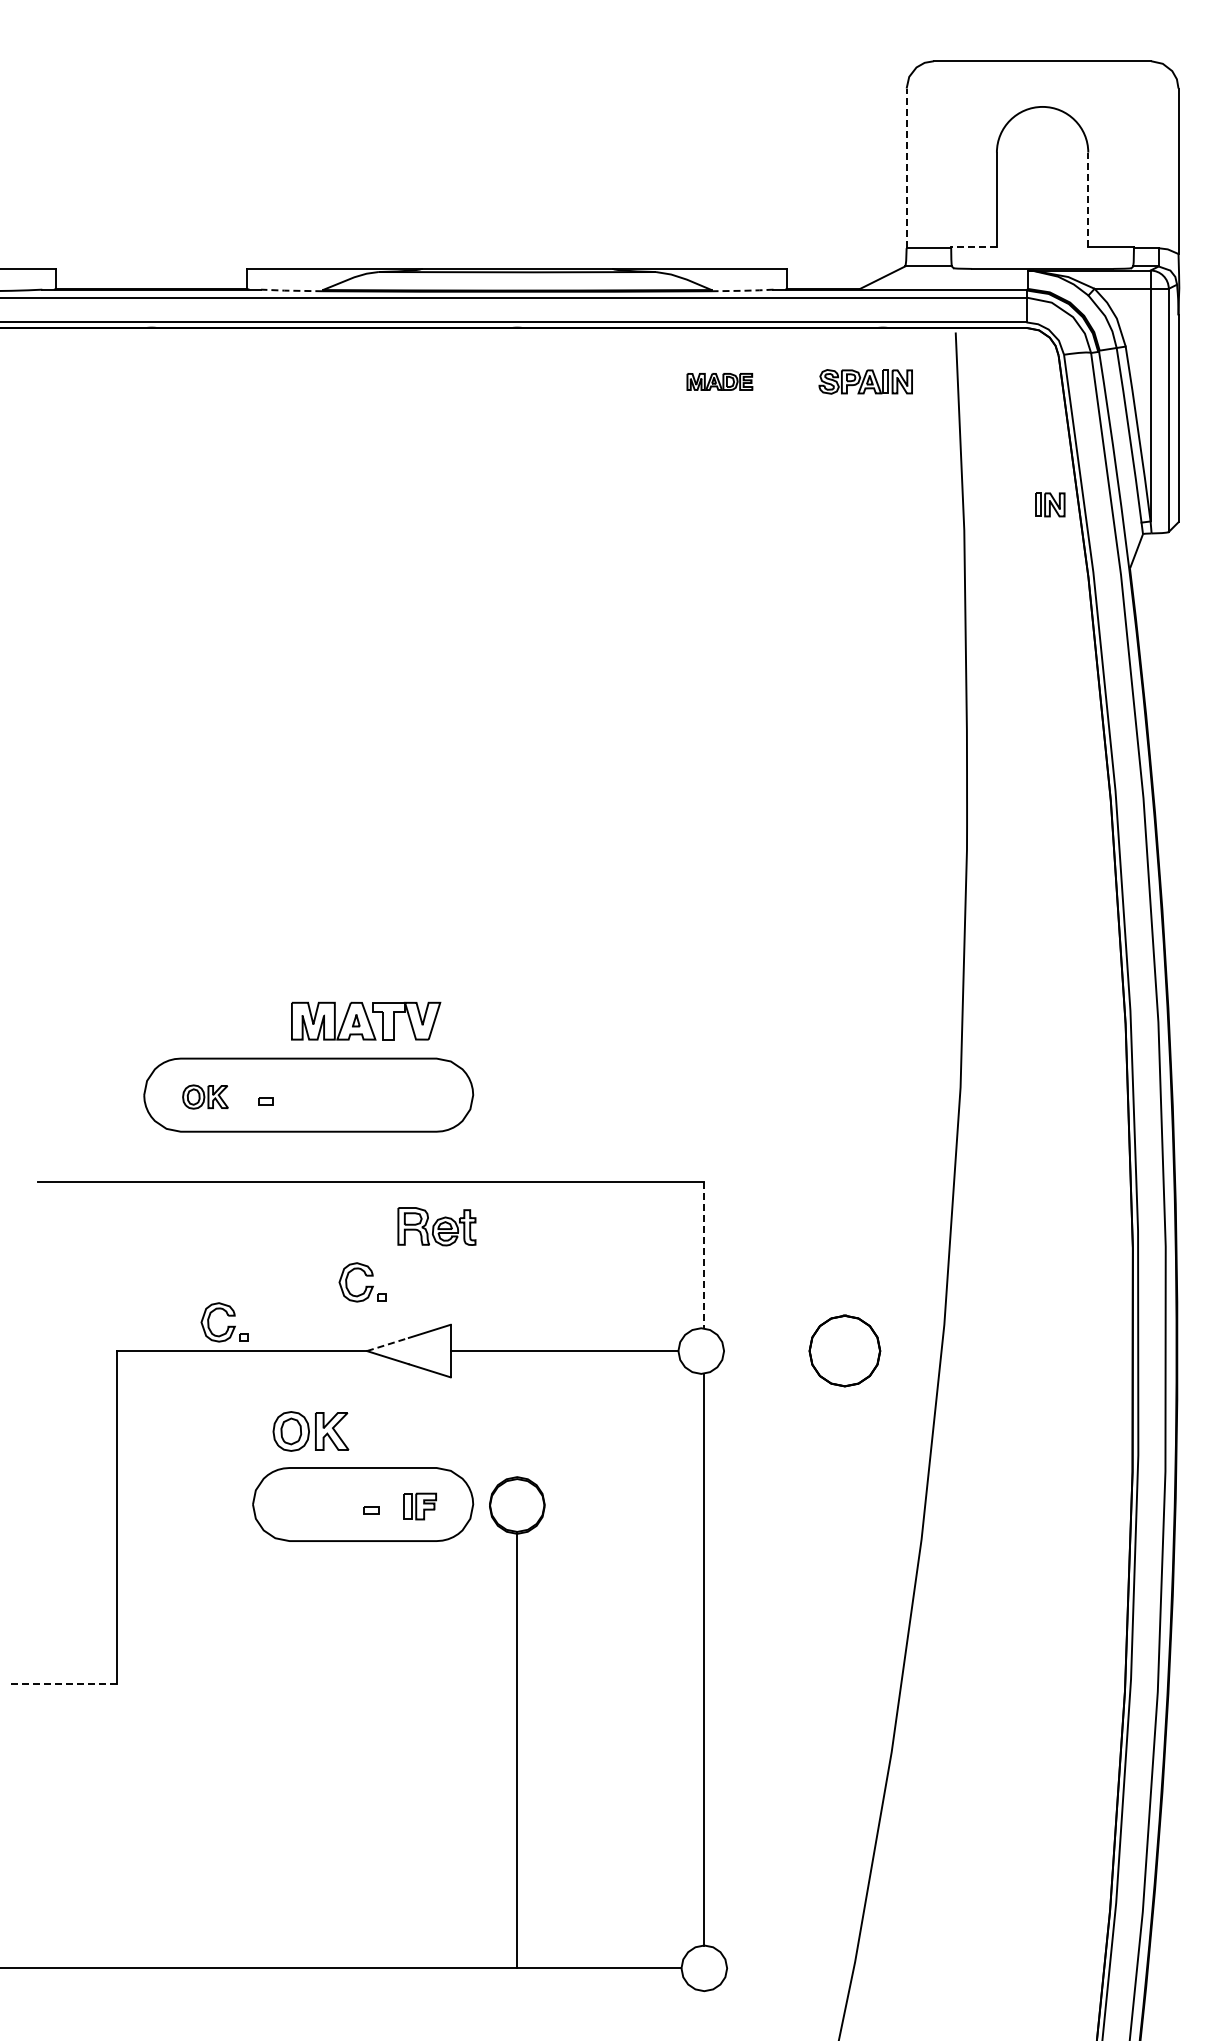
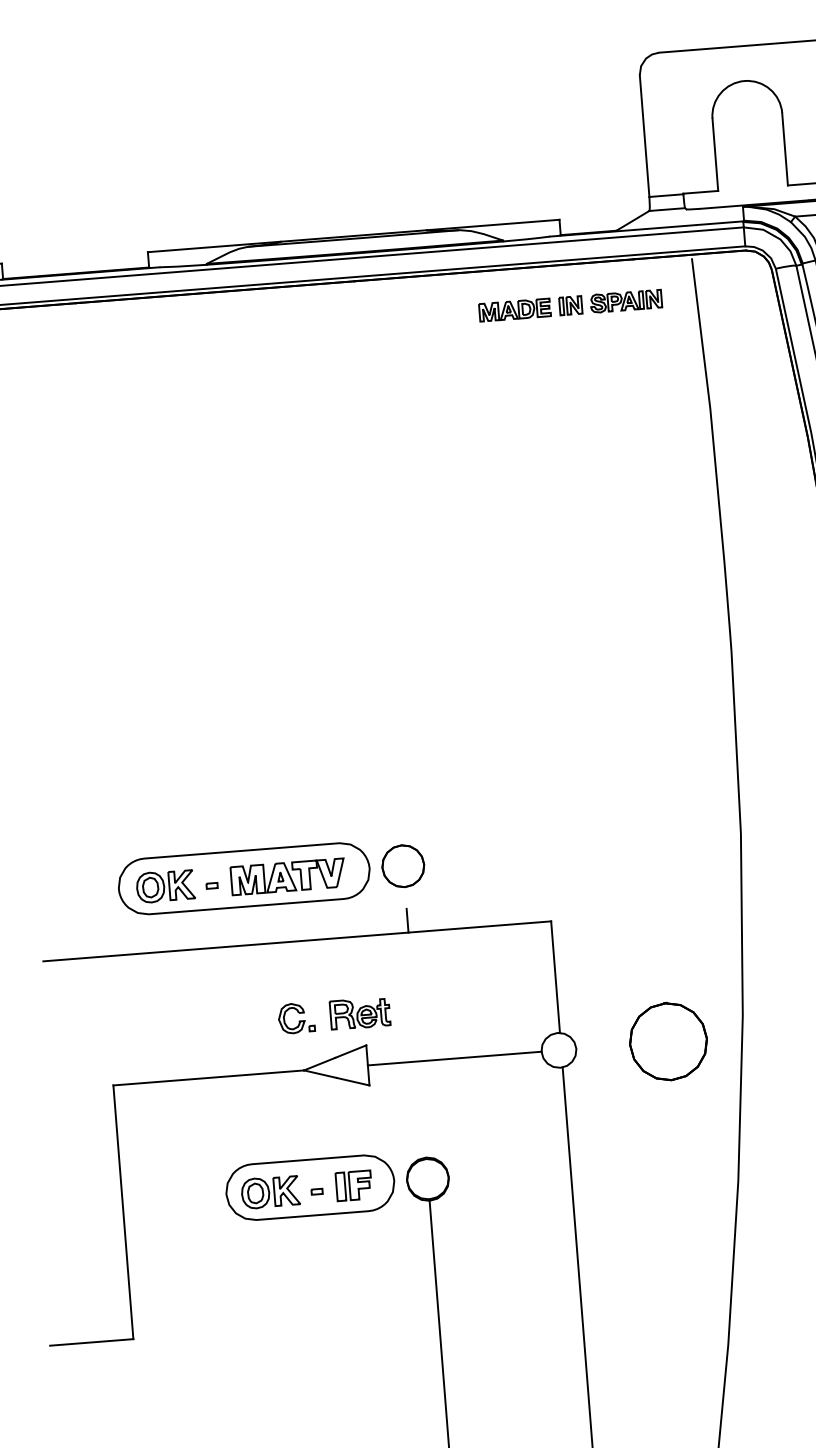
line: (906, 168) -> (644, 136), dashed -> solid
line: (1088, 199) -> (785, 148), dashed -> solid
line: (974, 247) -> (701, 192), dashed -> solid
line: (290, 290) -> (182, 266), dashed -> solid
line: (742, 290) -> (526, 239), dashed -> solid
part: (719, 381) -> (514, 309), size x1.43
part: (1050, 504) -> (571, 305), moved
part: (366, 1020) -> (288, 876), moved
part: (517, 1094) -> (403, 865), added
part: (205, 1096) -> (165, 885), size x1.67
line: (517, 1166) -> (407, 920), added
part: (436, 1226) -> (359, 1013), moved
line: (704, 1255) -> (555, 977), dashed -> solid
part: (224, 1322) -> (193, 1057), removed
line: (387, 1344) -> (319, 1064), dashed -> solid
part: (844, 1350) -> (668, 1041), size x1.43
part: (310, 1431) -> (270, 1192), moved
part: (419, 1506) -> (353, 1185), size x1.43
line: (62, 1683) -> (91, 1342), dashed -> solid

